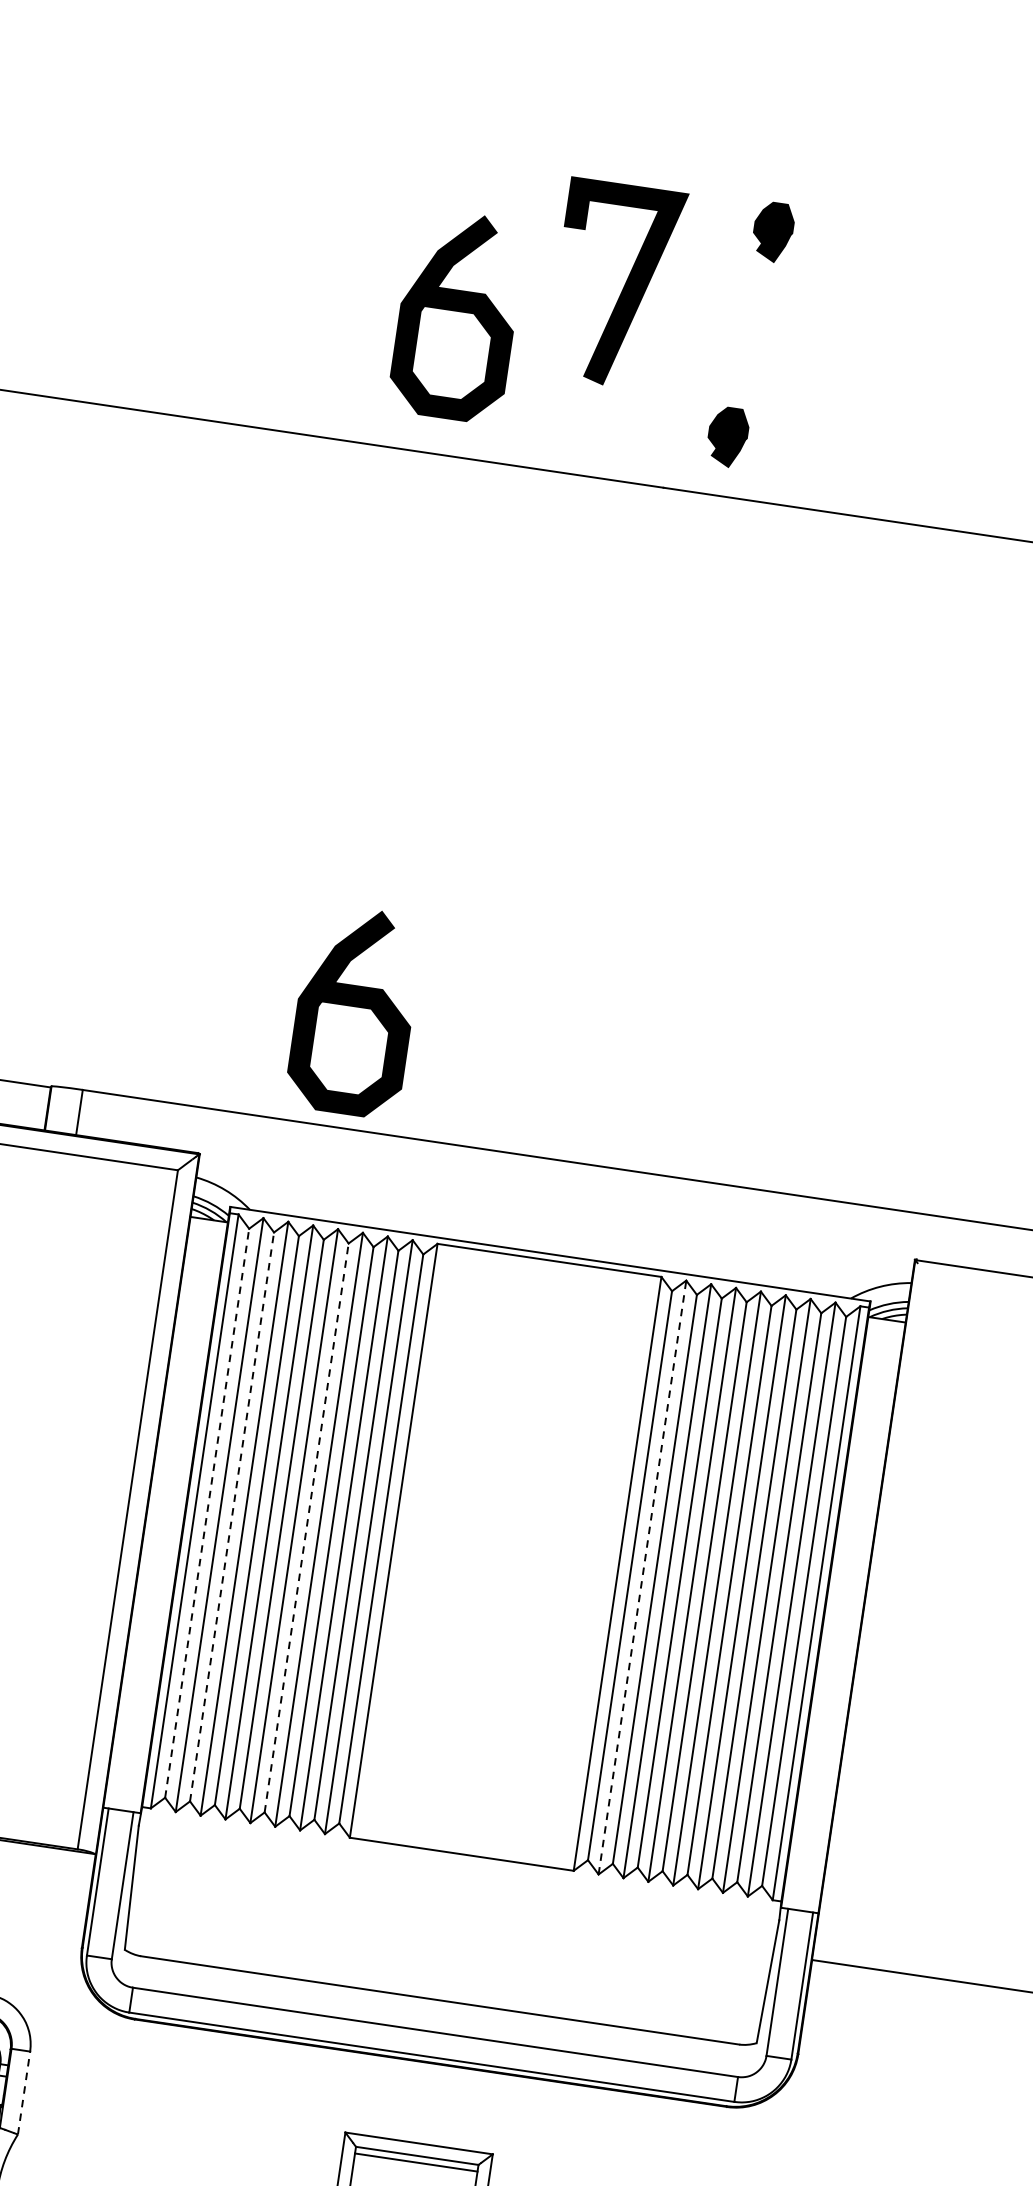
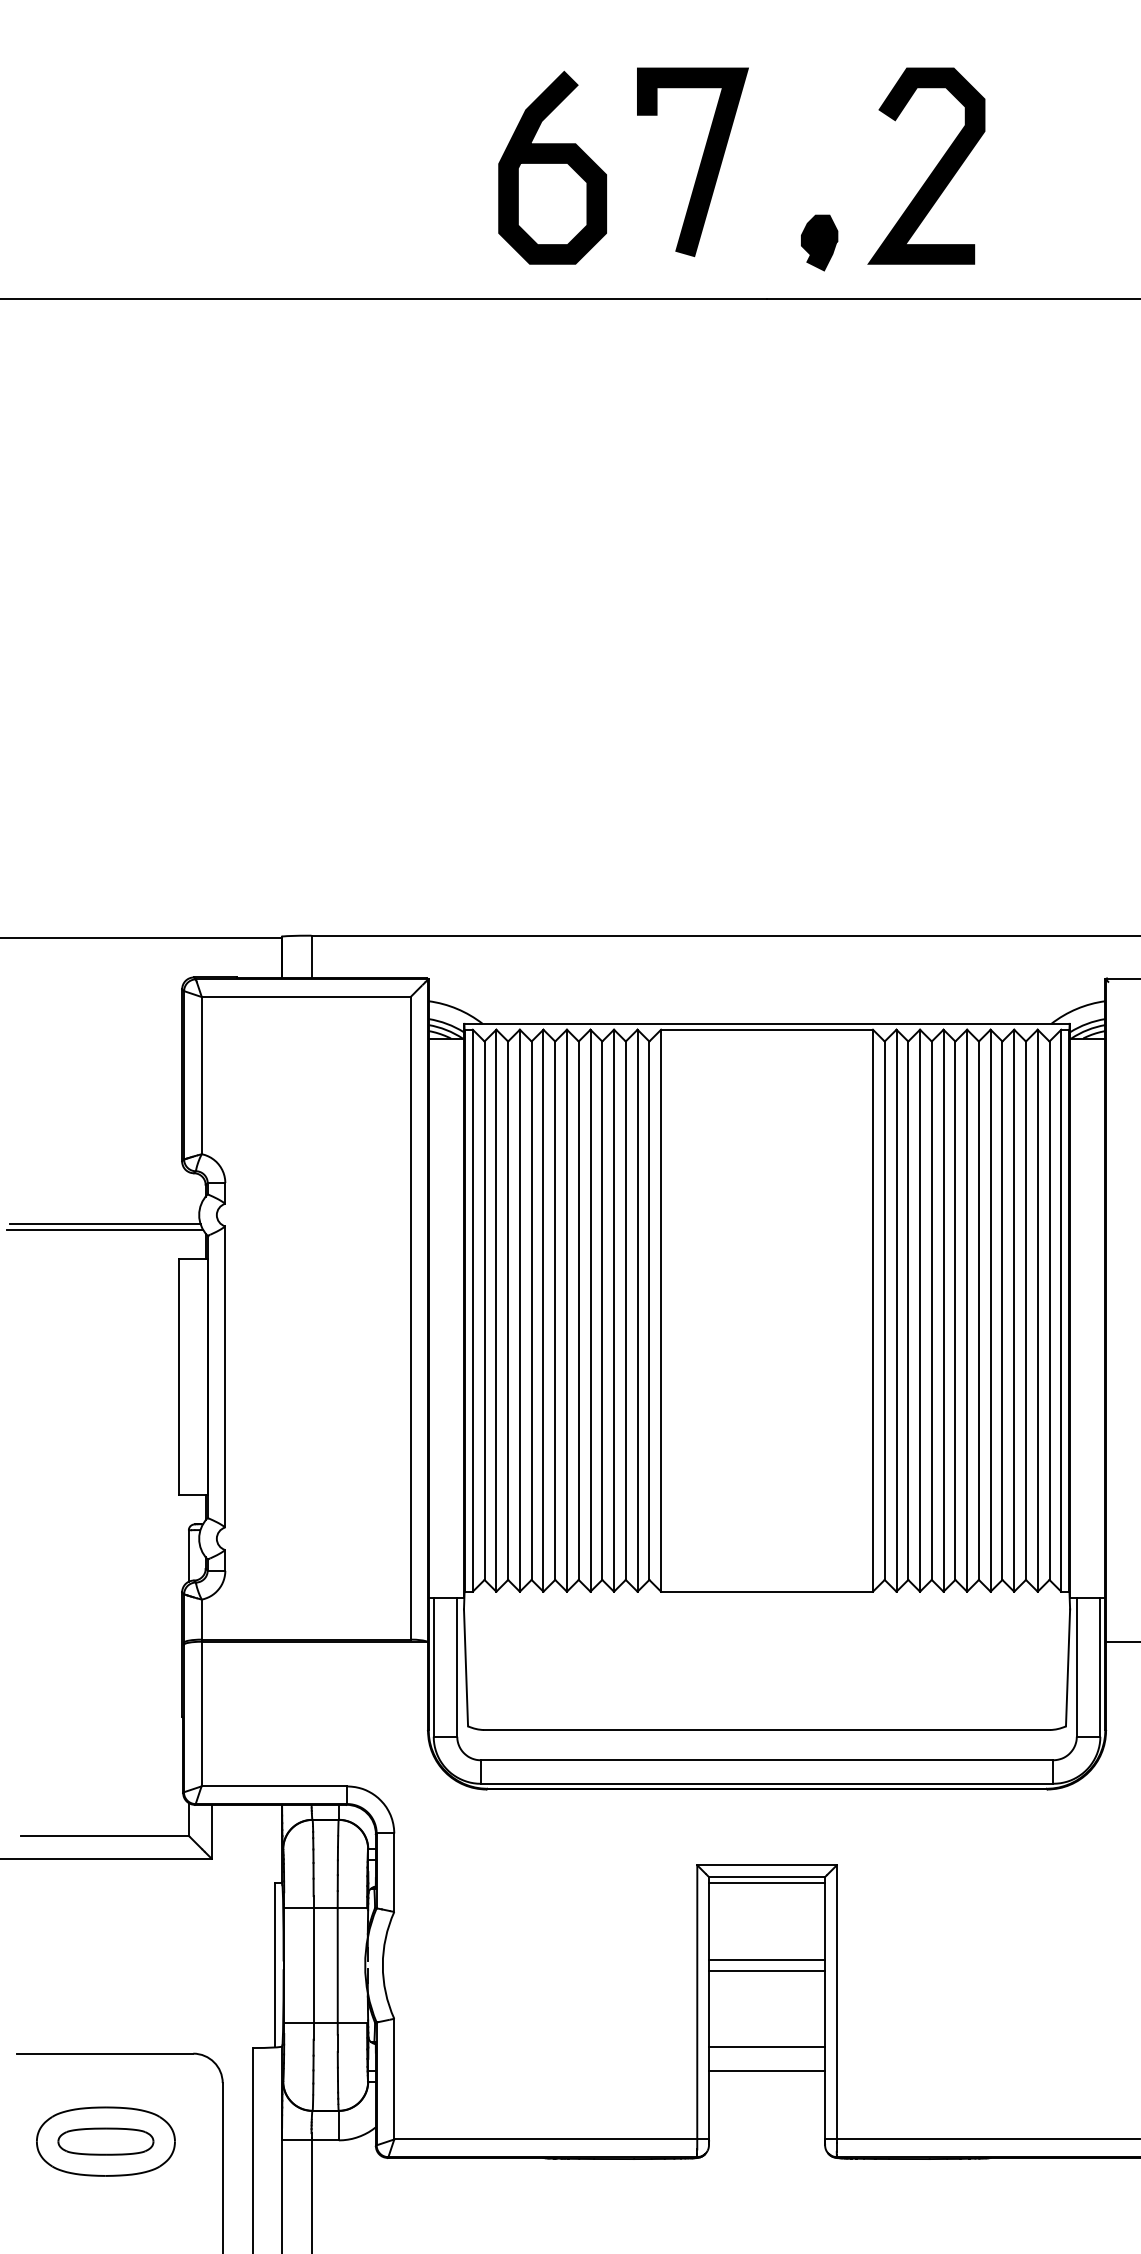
part: (773, 231) -> (833, 46), removed
line: (622, 289) -> (699, 165), moved
curve: (859, 377) -> (933, 169), added
curve: (355, 1006) -> (552, 821), removed
line: (207, 1513) -> (484, 1310), dashed -> solid
line: (232, 1516) -> (508, 1310), dashed -> solid
line: (306, 1527) -> (578, 1310), dashed -> solid
line: (642, 1577) -> (896, 1310), dashed -> solid
line: (24, 2092) -> (394, 1872), dashed -> solid

